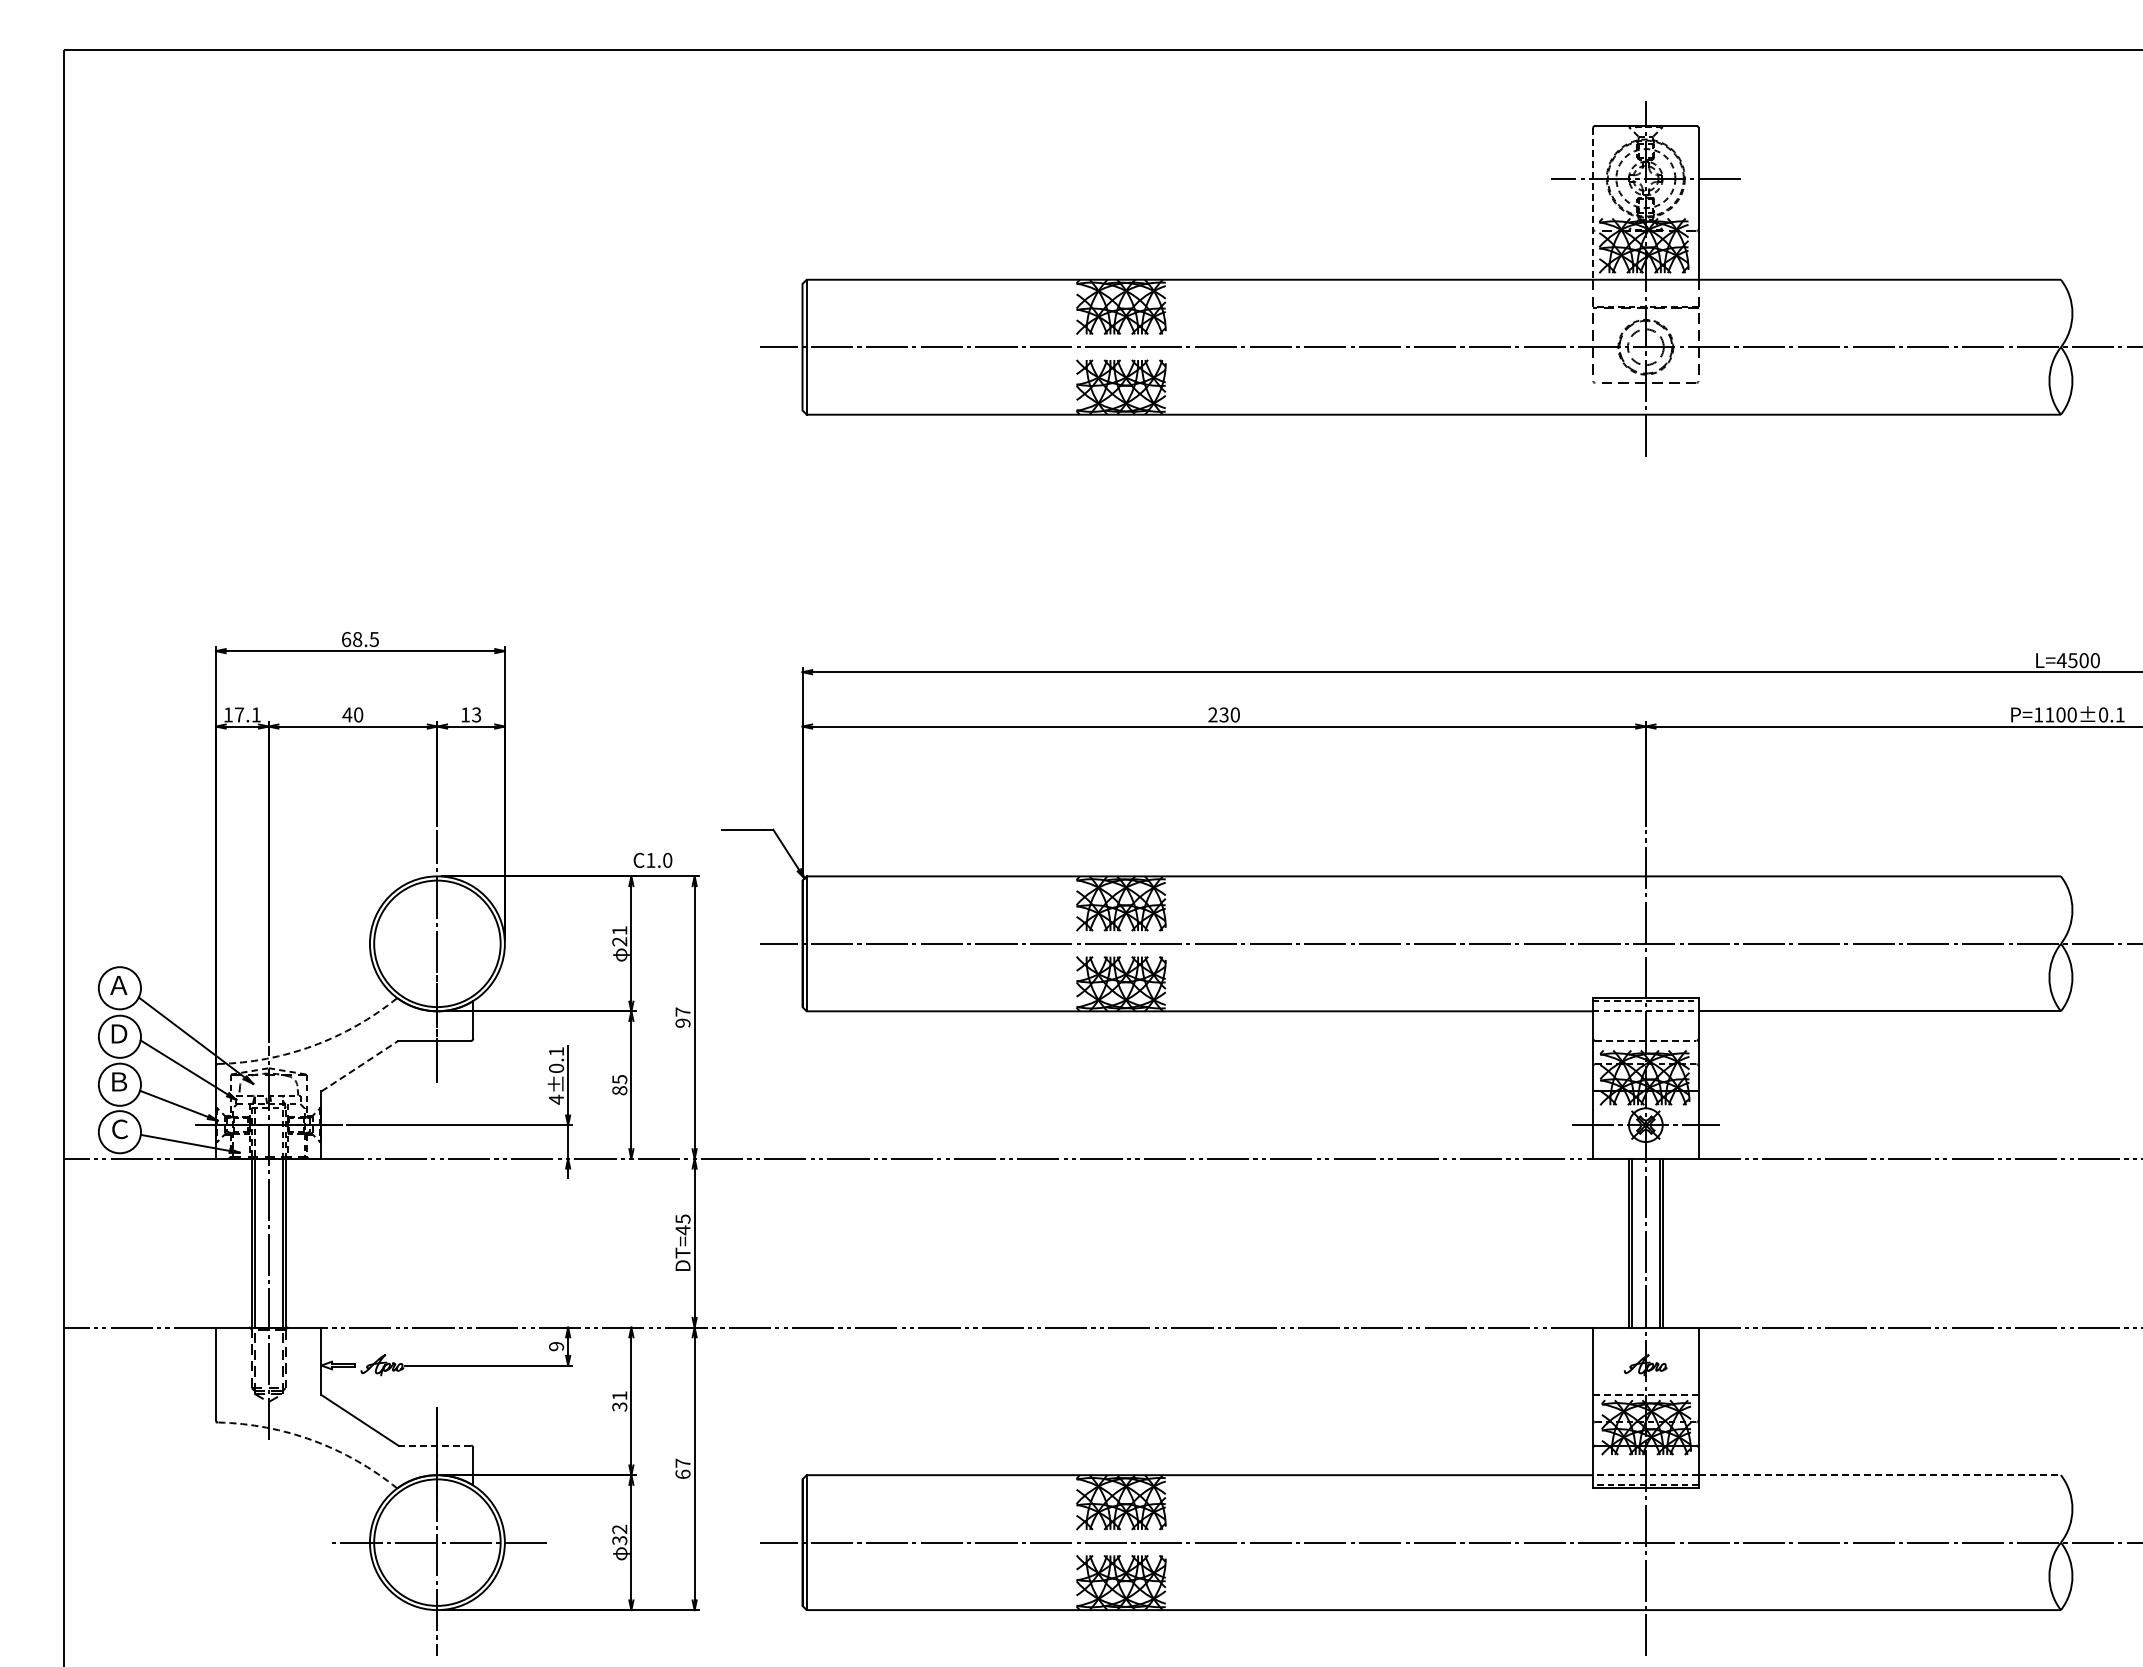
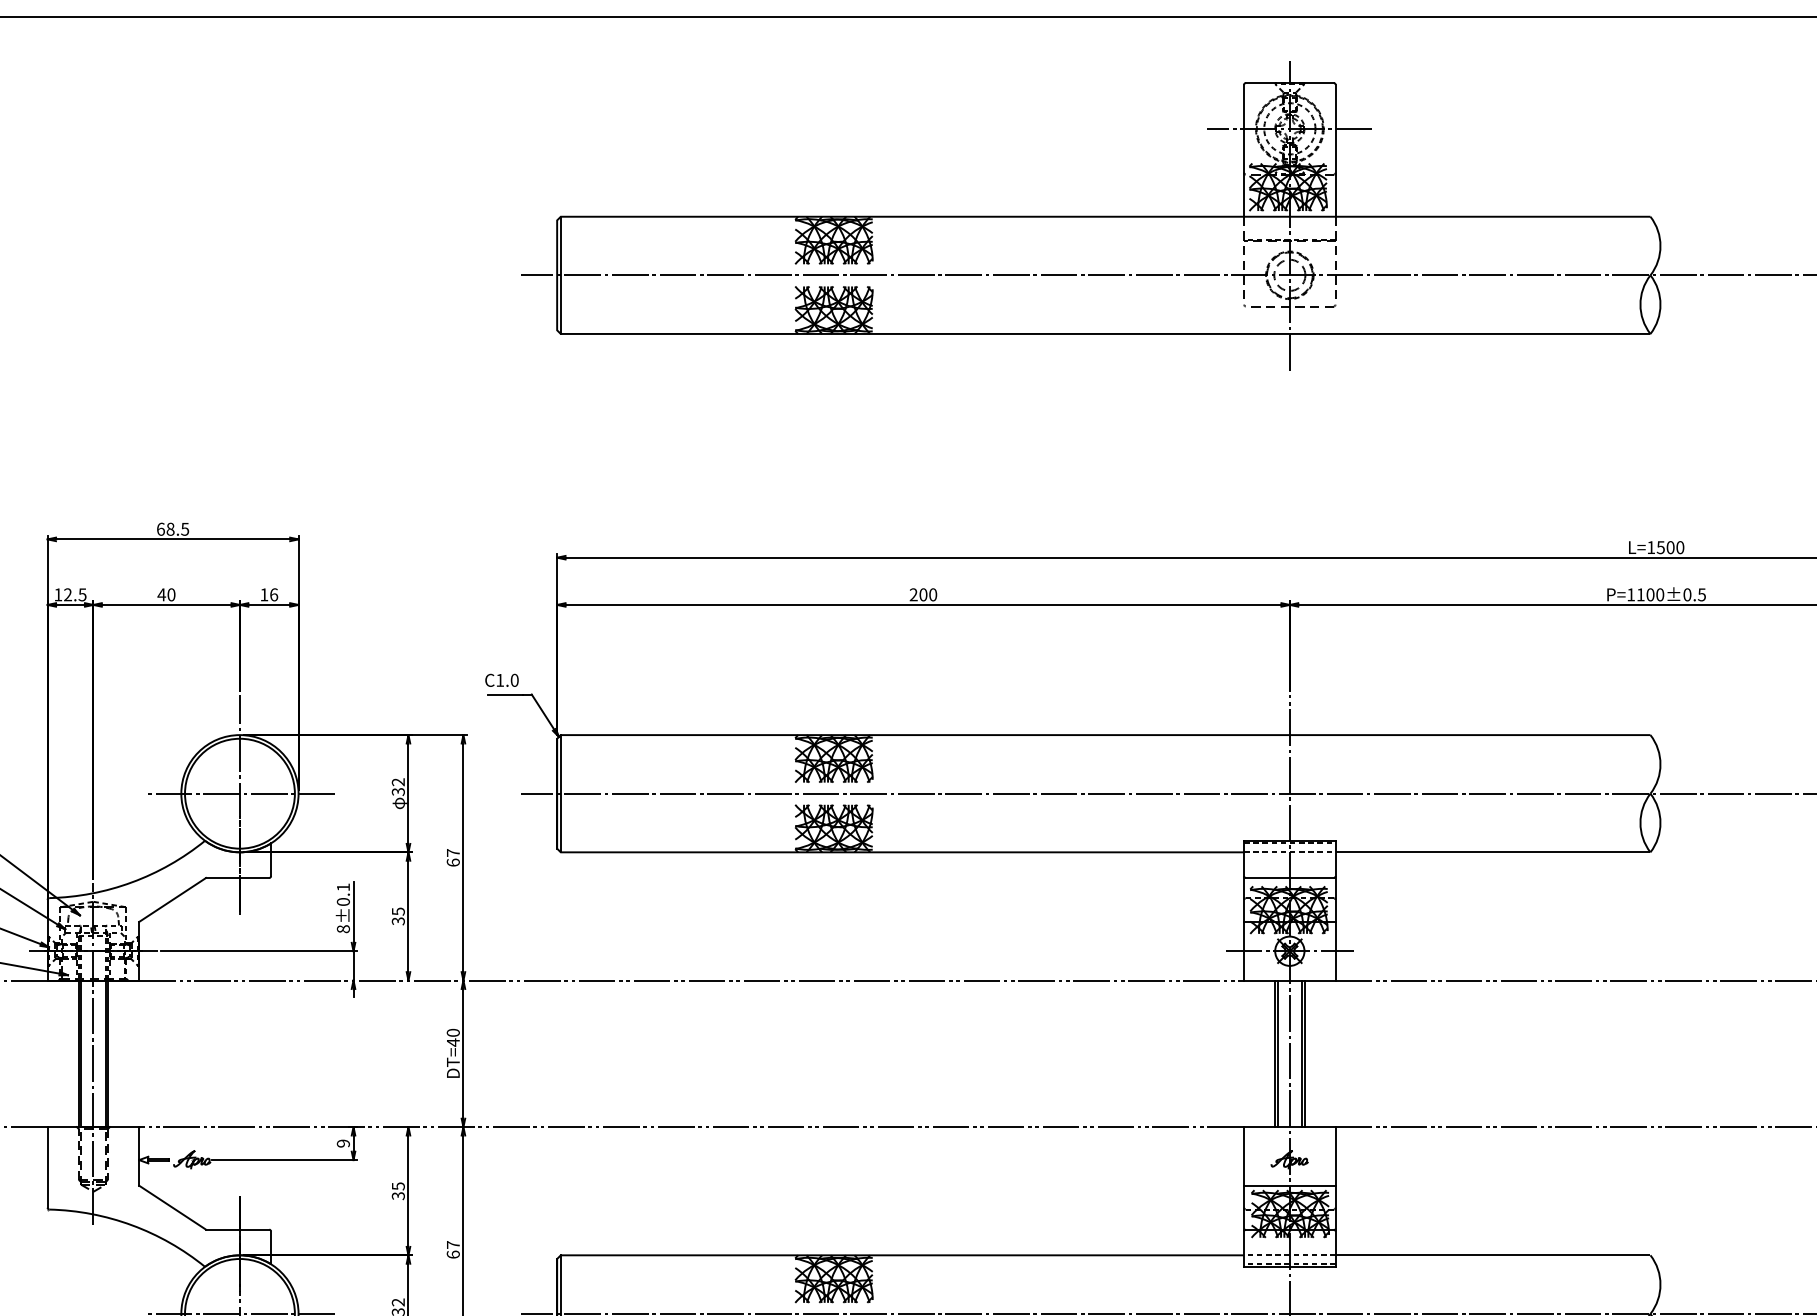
line: (1593, 203) -> (1244, 150), dashed -> solid
text: (2061, 660) -> (1650, 547), L=4500 -> L=1500
text: (247, 714) -> (74, 594), 17.1 -> 12.5
text: (476, 714) -> (273, 594), 13 -> 16
text: (1223, 714) -> (922, 594), 230 -> 200
text: (2119, 714) -> (1701, 594), P=1100±0.1 -> P=1100±0.5
text: (652, 859) -> (501, 679), moved
text: (619, 936) -> (398, 787), 21 -> 32
line: (437, 943) -> (240, 793), added
text: (682, 1022) -> (452, 862), 97 -> 67
line: (1645, 1040) -> (1289, 877), dashed -> solid
arc: (313, 1045) -> (132, 882), dashed -> solid
line: (360, 1065) -> (173, 899), dashed -> solid
text: (619, 1090) -> (398, 921), 85 -> 35
text: (556, 1099) -> (343, 928), 4±0.1 -> 8±0.1
text: (682, 1218) -> (452, 1032), DT=45 -> DT=40
text: (619, 1395) -> (398, 1186), 31 -> 35
line: (1645, 1395) -> (1289, 1186), dashed -> solid
arc: (313, 1440) -> (132, 1225), dashed -> solid
line: (435, 1445) -> (238, 1229), dashed -> solid
line: (1880, 1475) -> (1493, 1255), dashed -> solid

